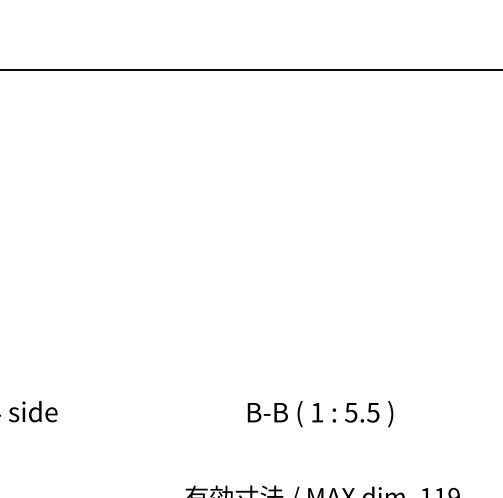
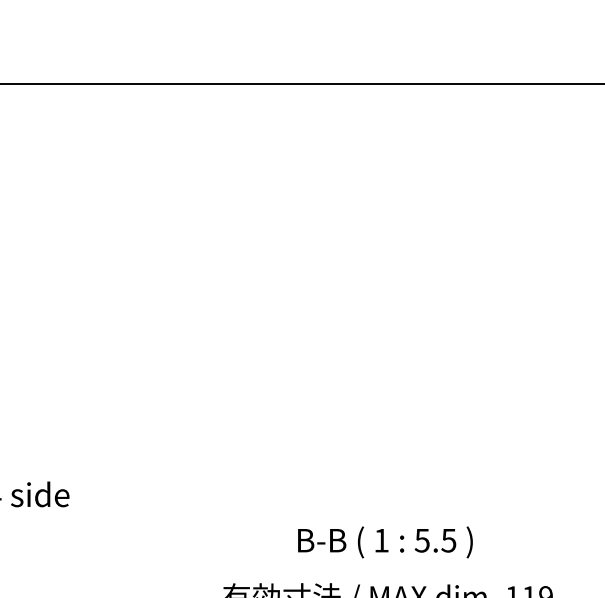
text: (320, 414) -> (385, 542), moved

